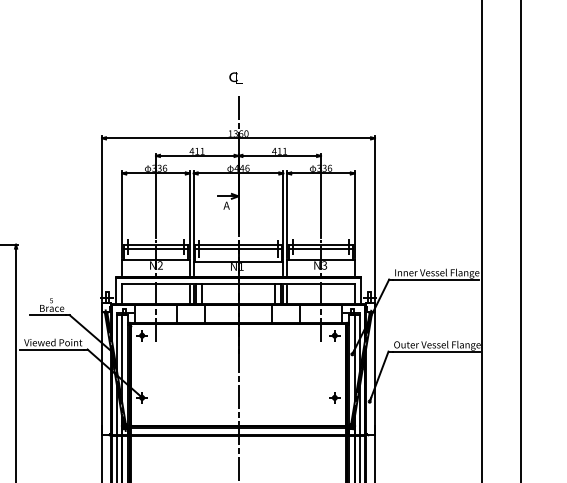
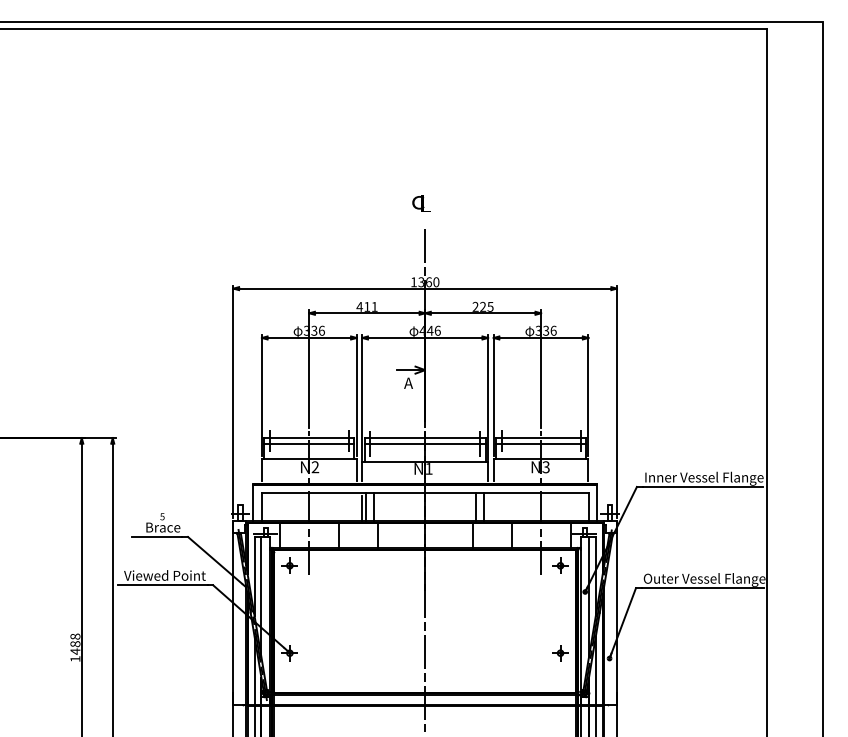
text: (279, 151) -> (482, 306), 411 -> 225
line: (189, 294) -> (356, 507), removed
line: (283, 294) -> (488, 507), removed
line: (287, 294) -> (493, 507), removed

